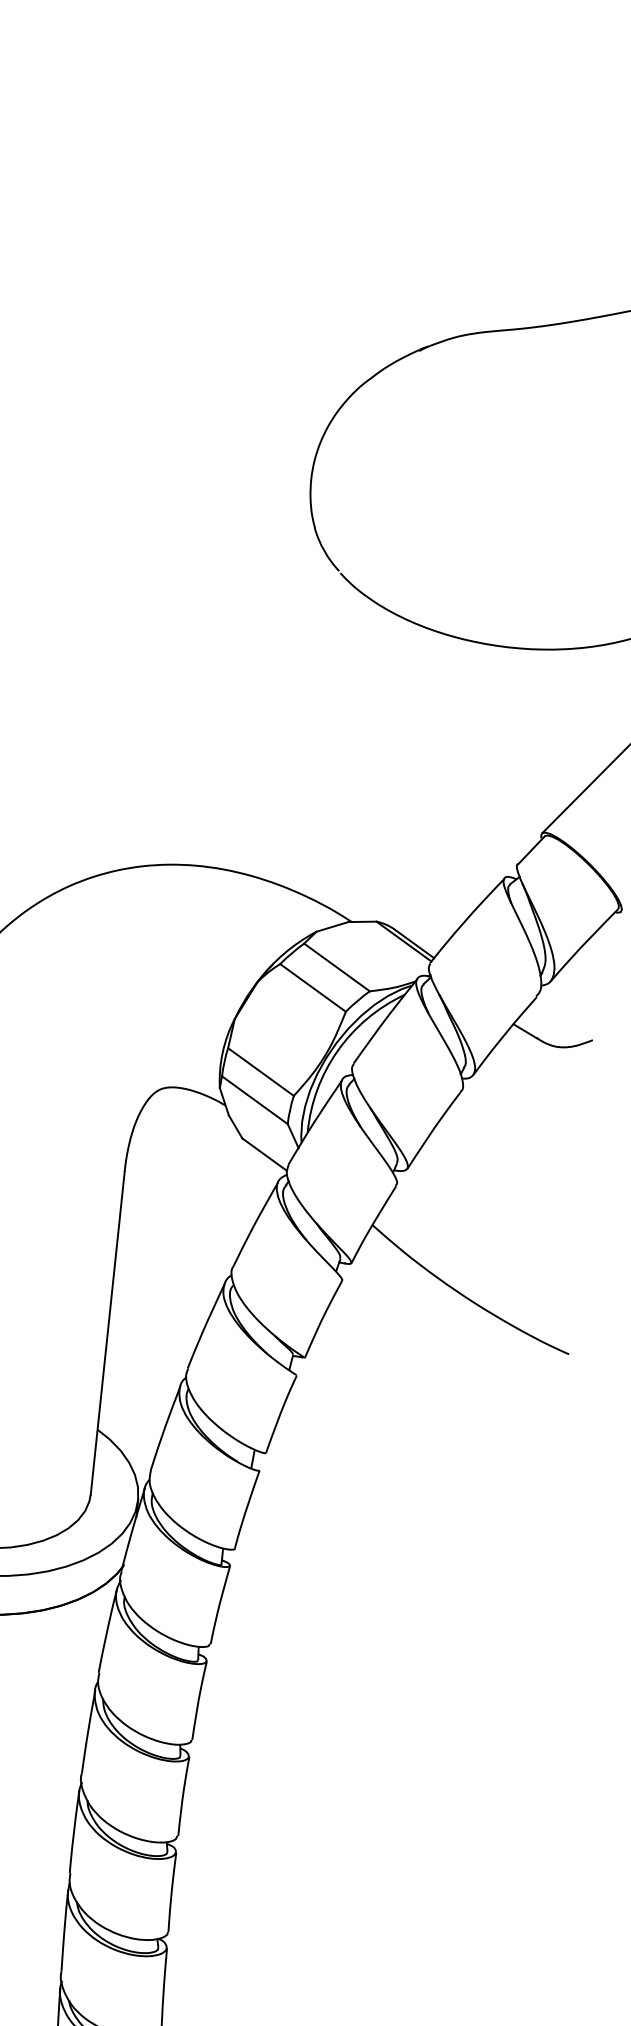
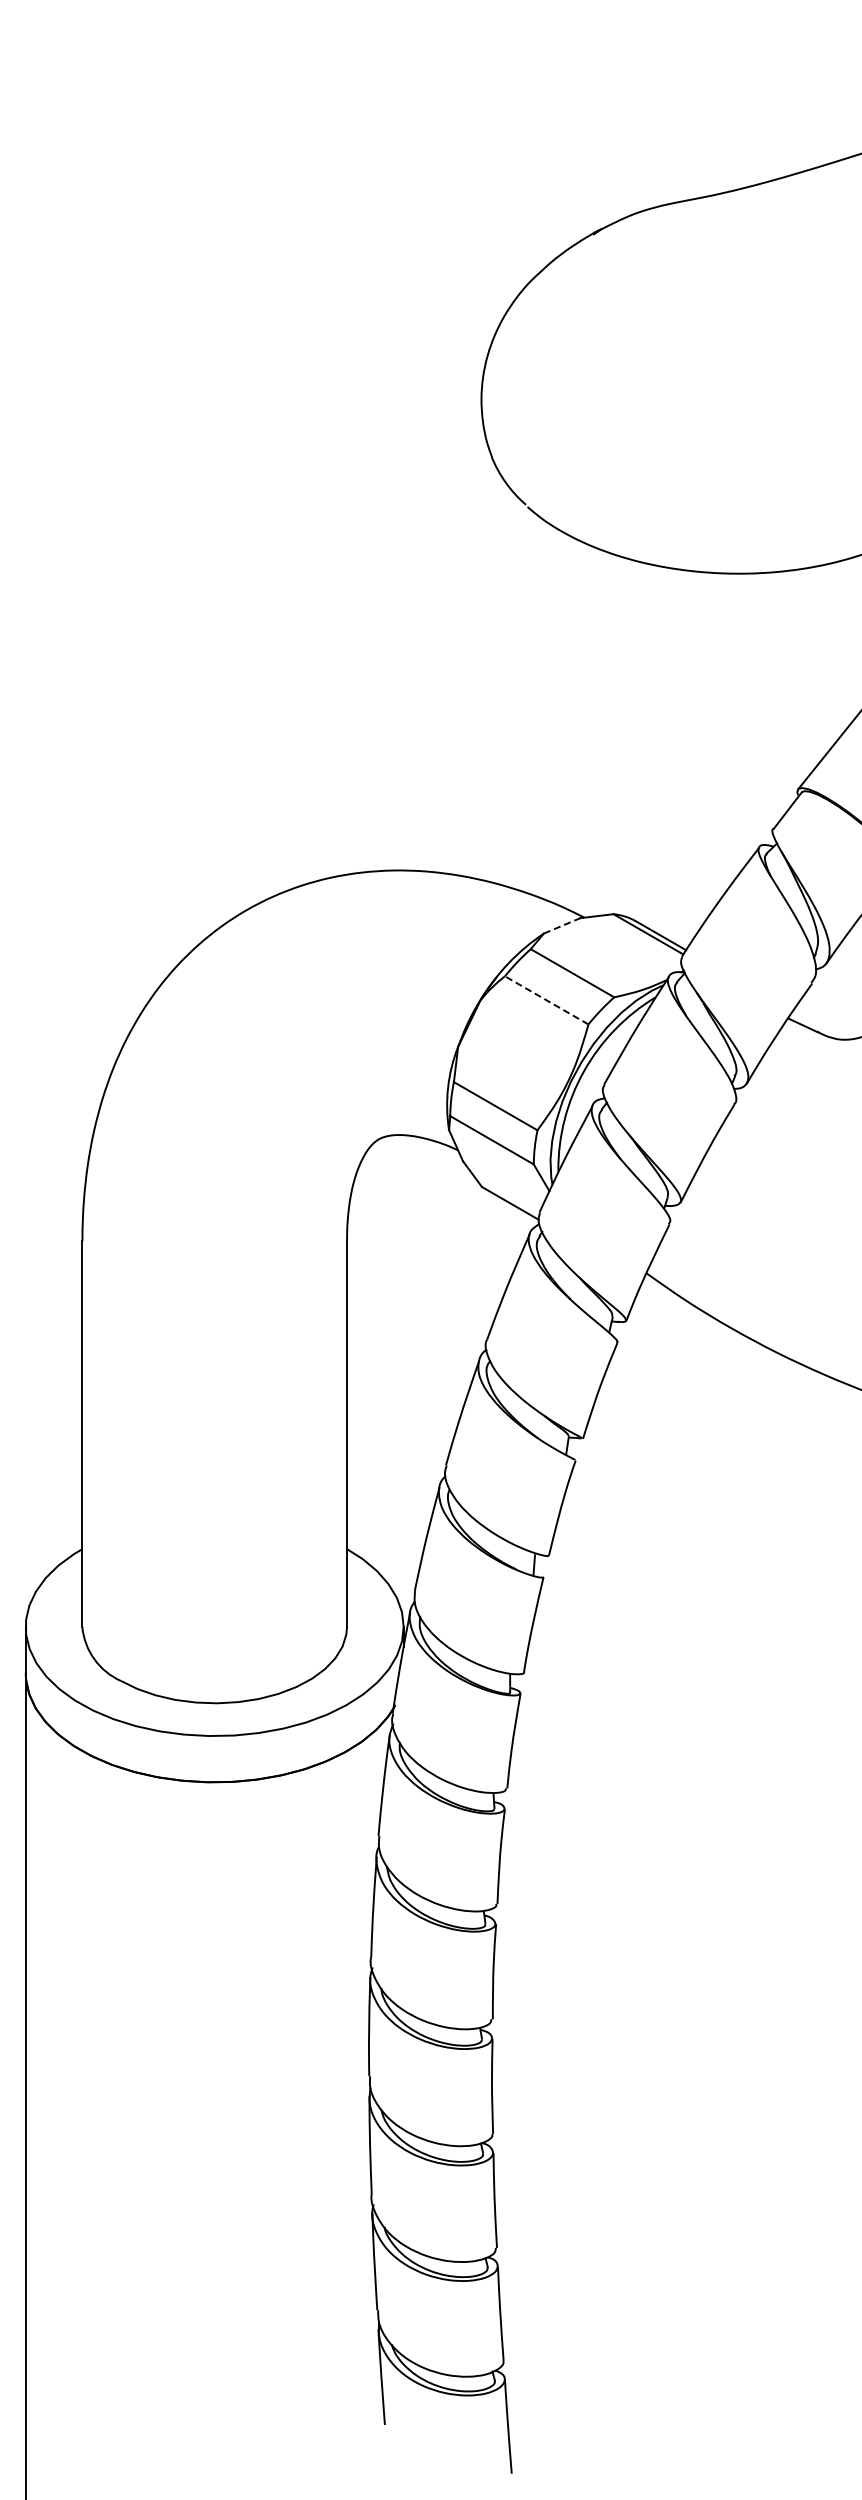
line: (332, 926) -> (562, 925), solid -> dashed
line: (312, 988) -> (546, 1000), solid -> dashed

